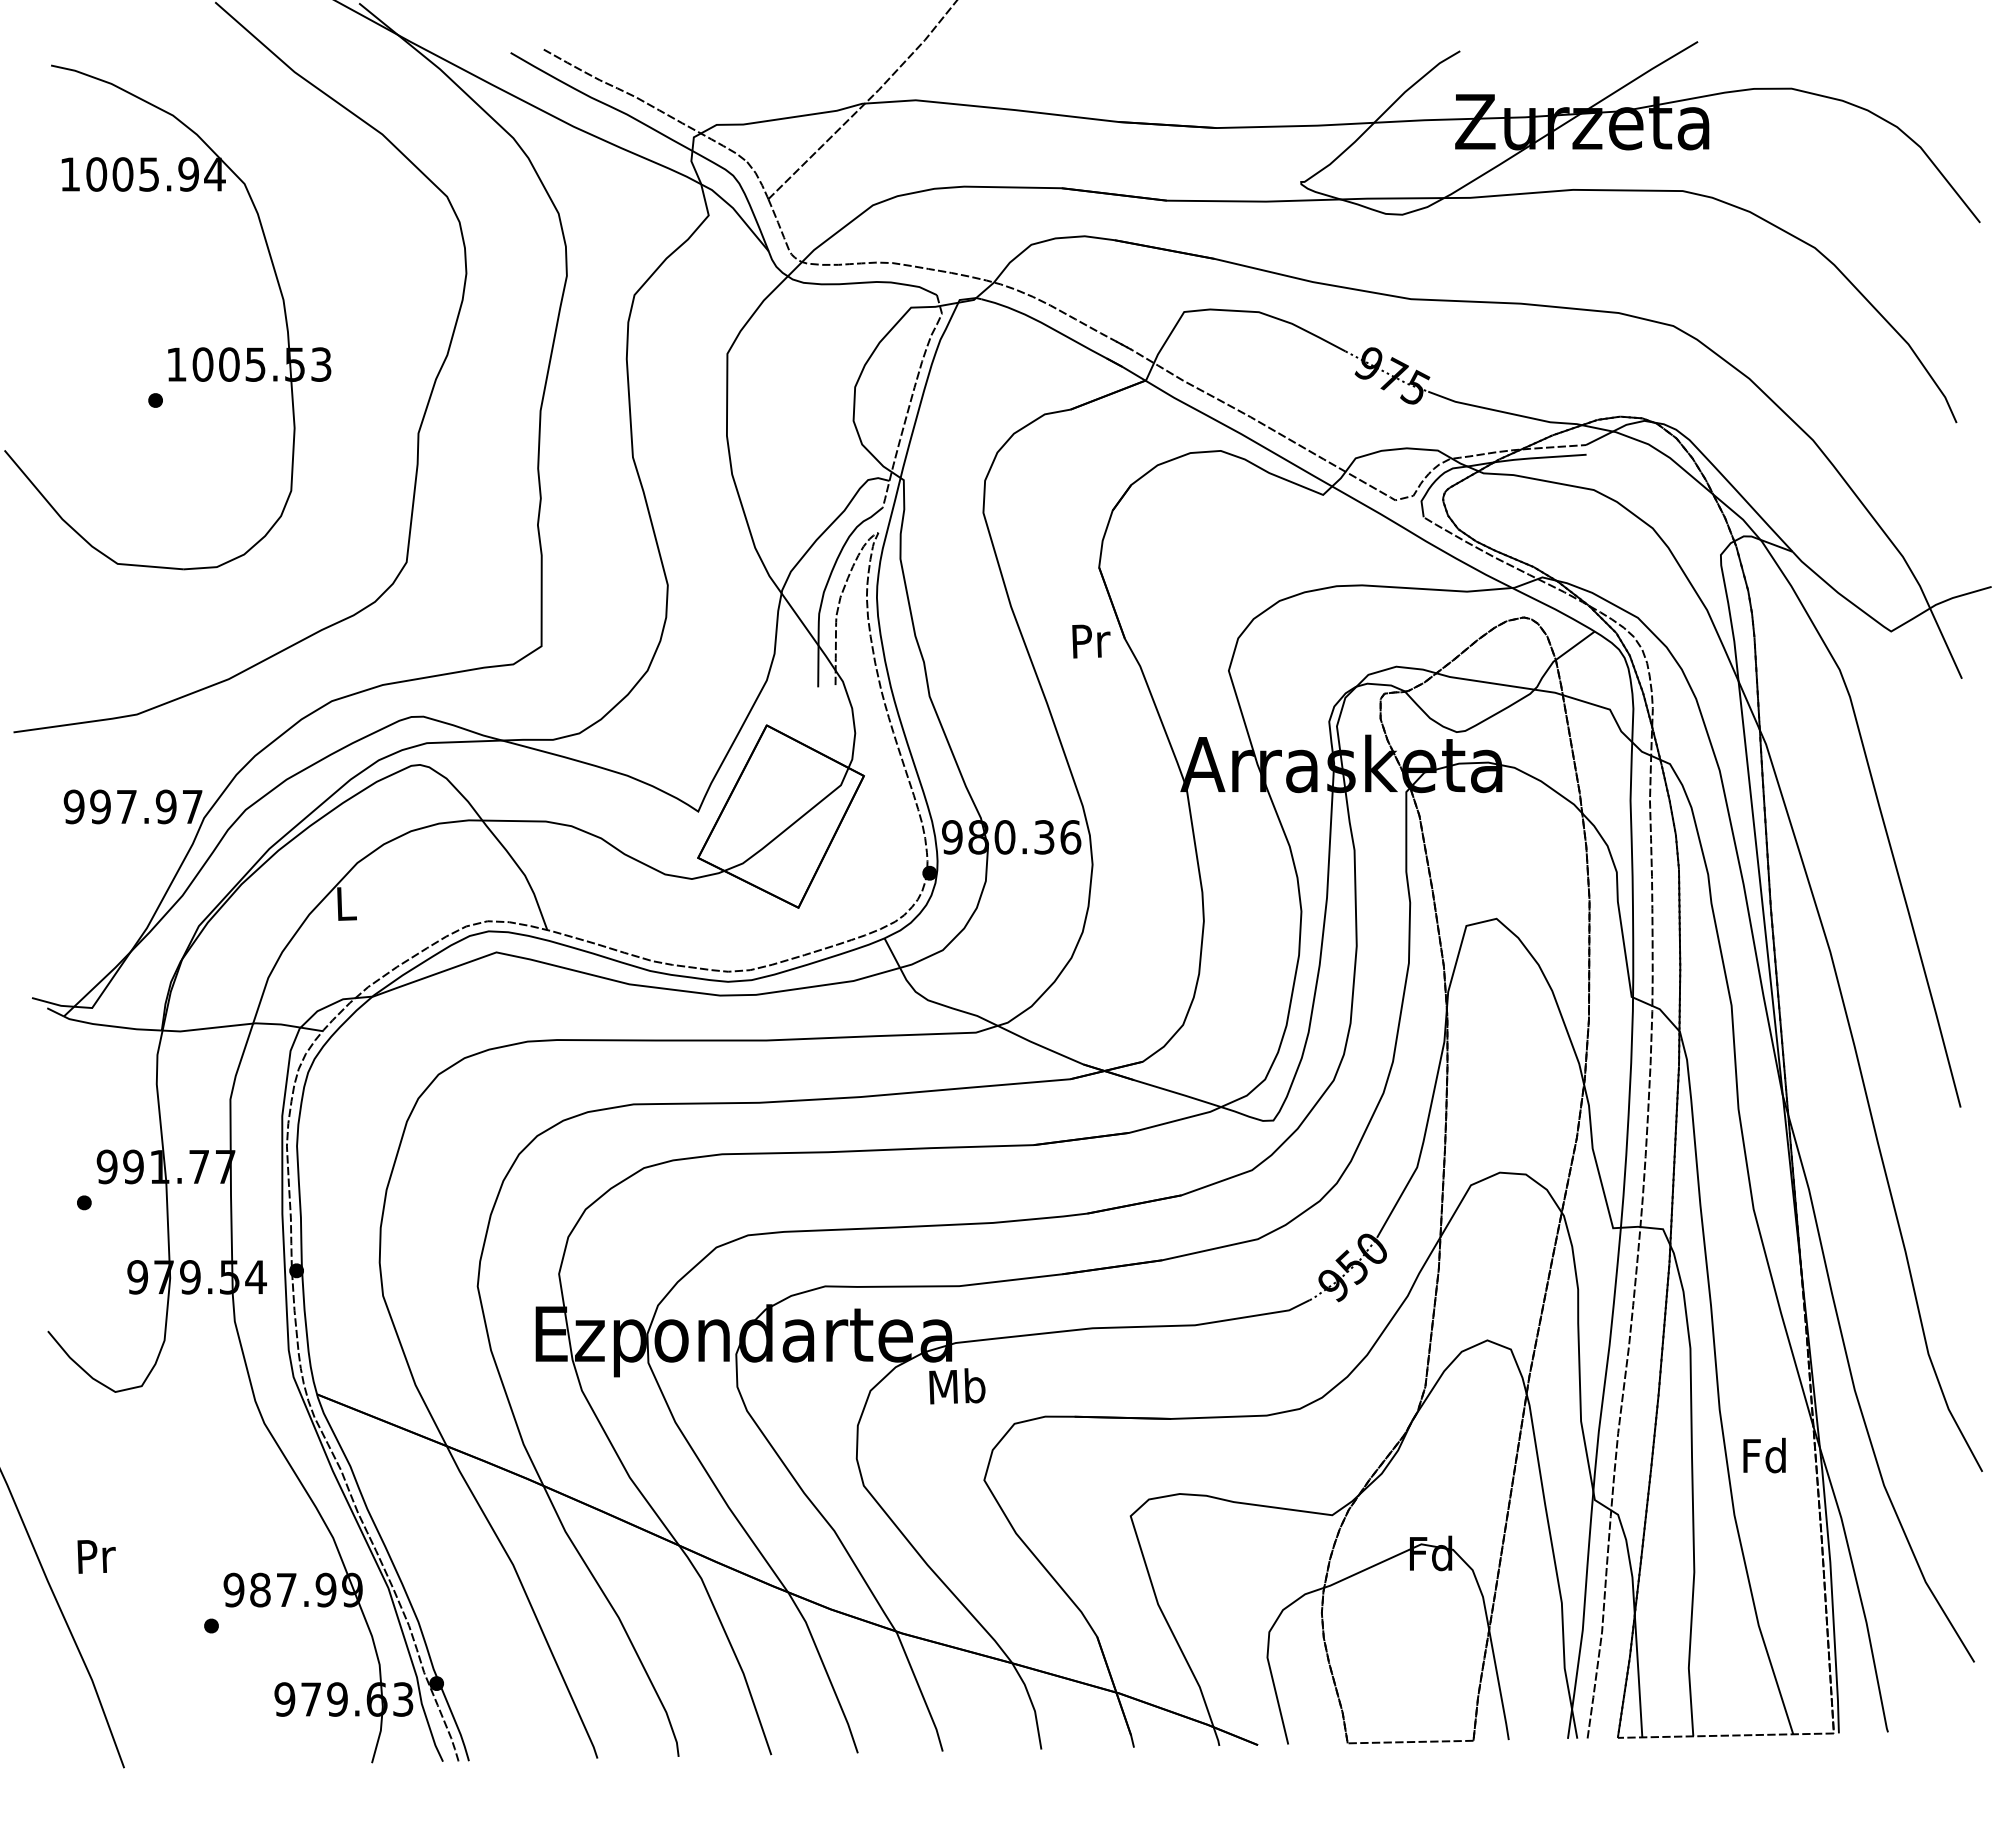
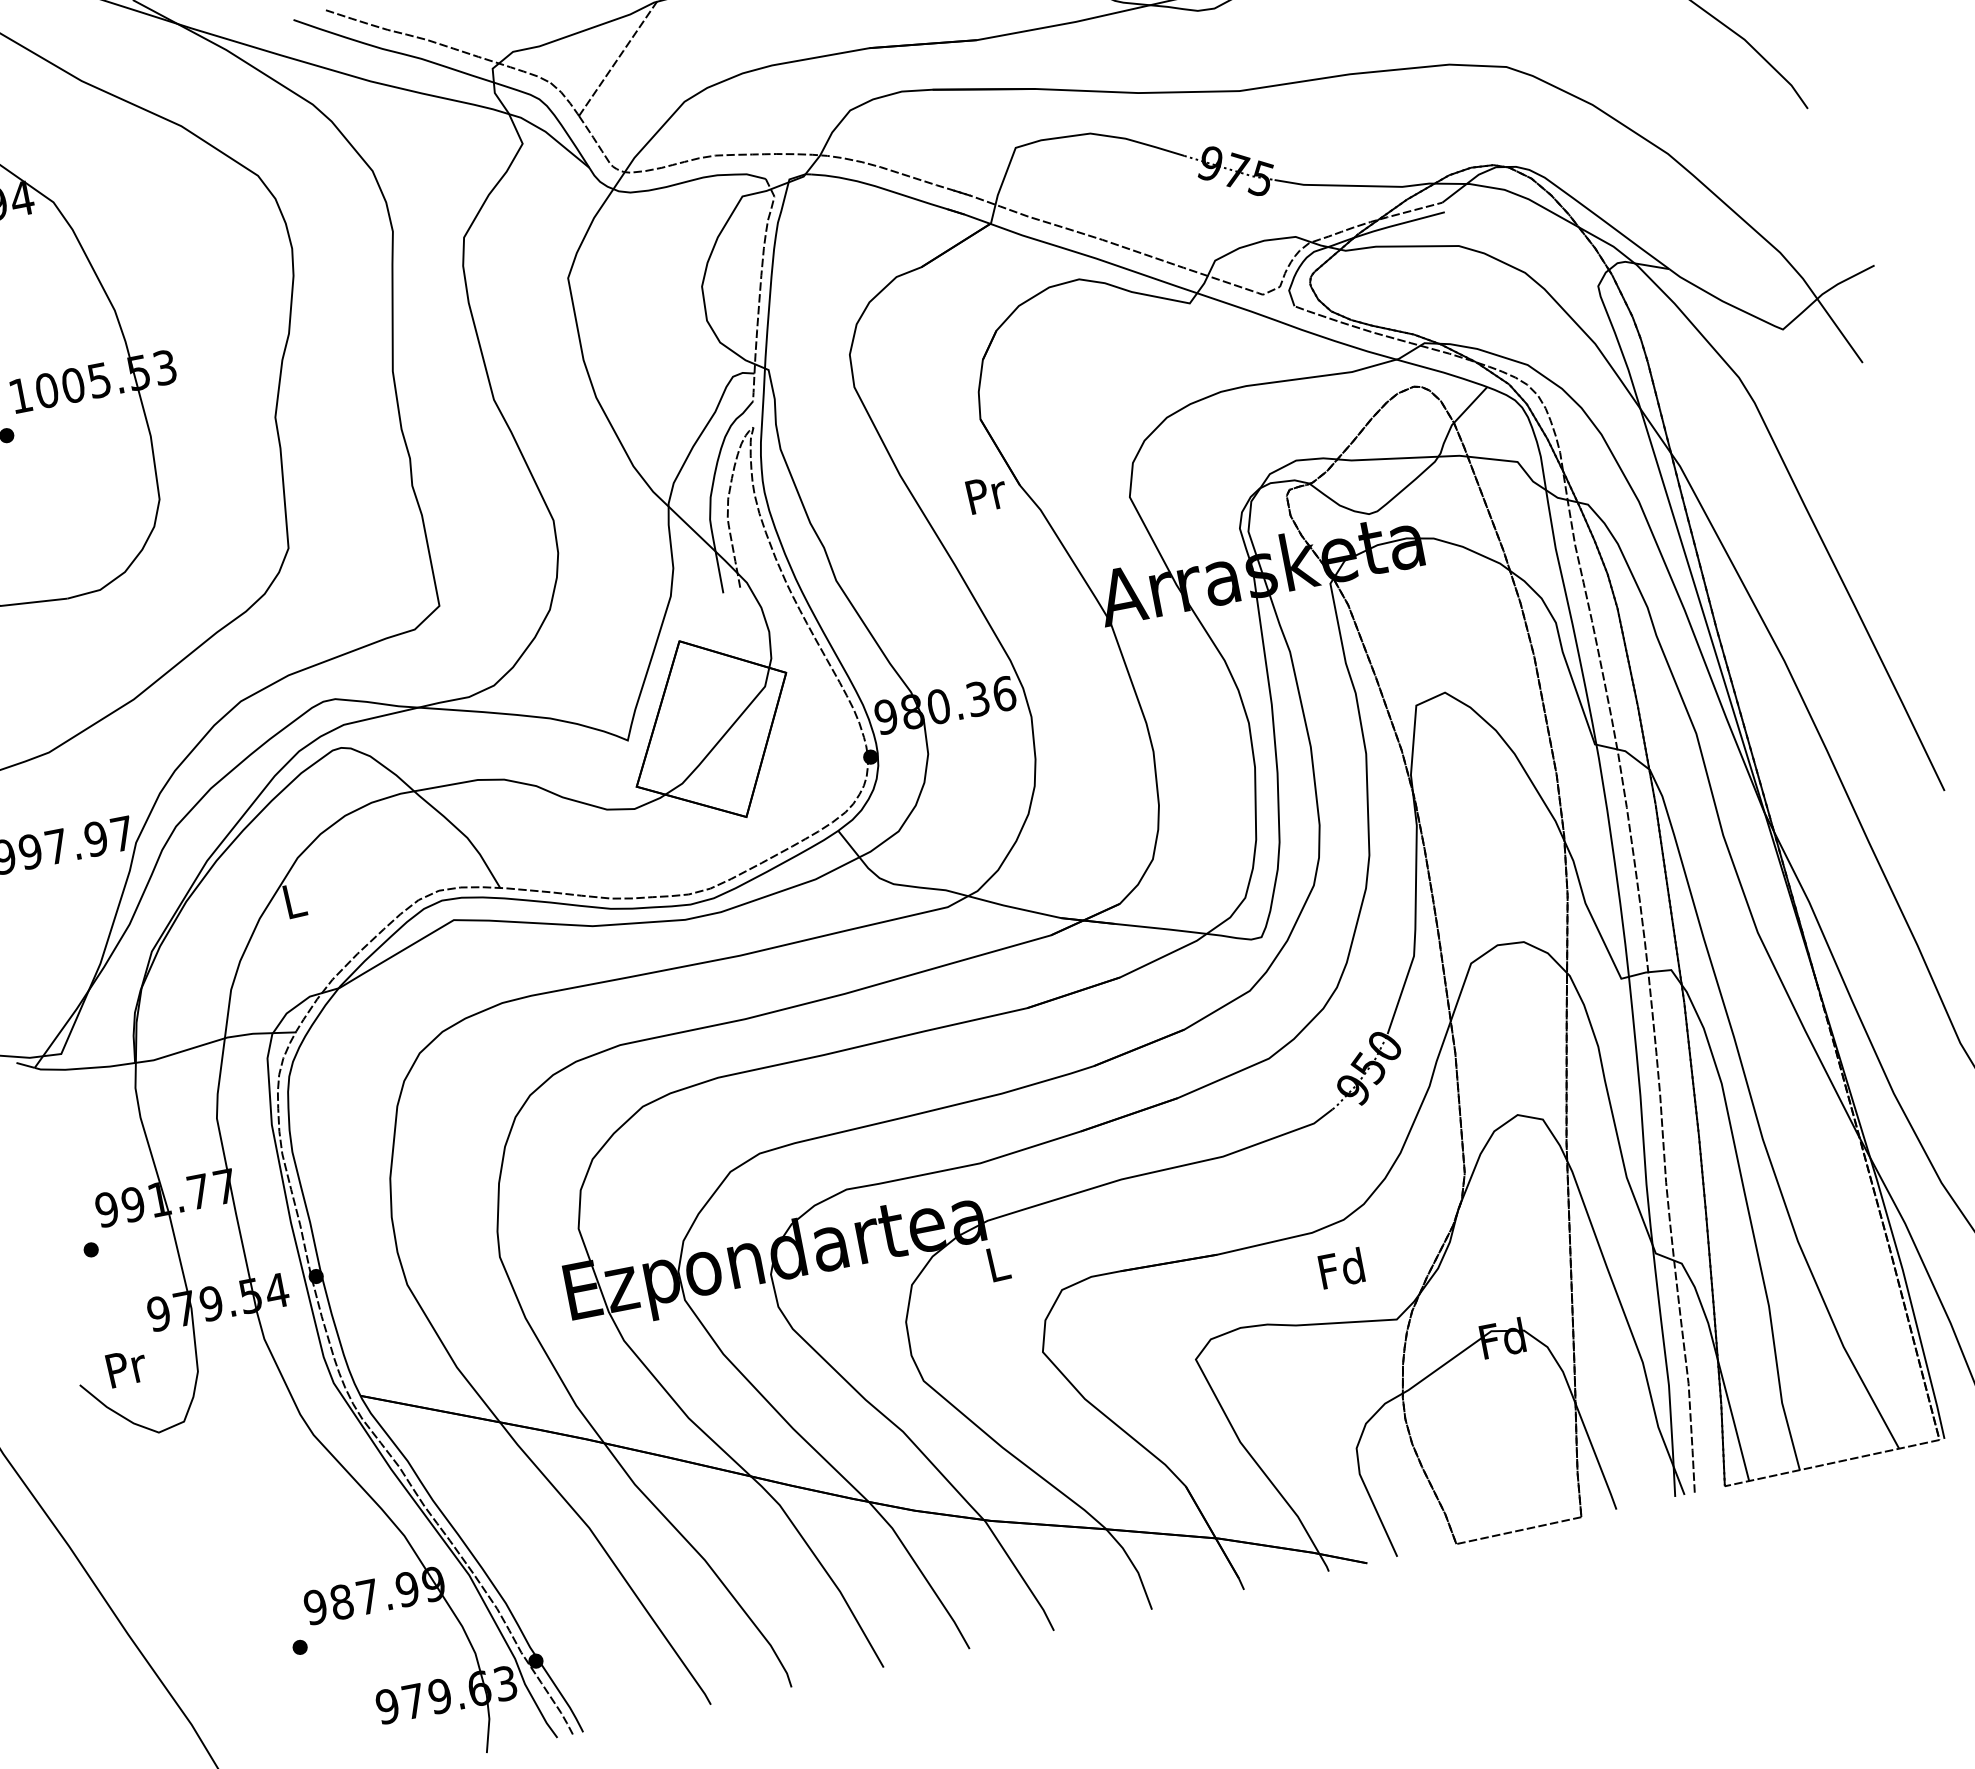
text: (957, 1386) -> (997, 1263), Mb -> L
text: (1764, 1455) -> (1341, 1268), moved
text: (96, 1556) -> (126, 1367), moved

